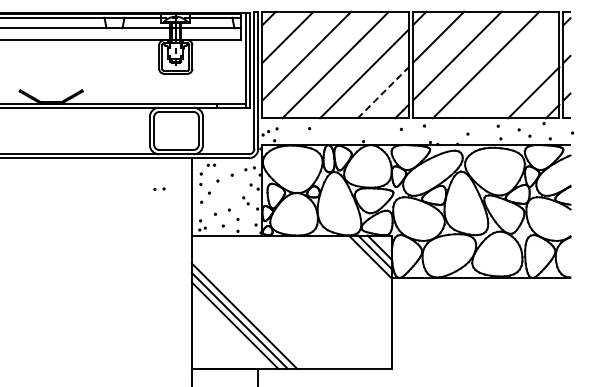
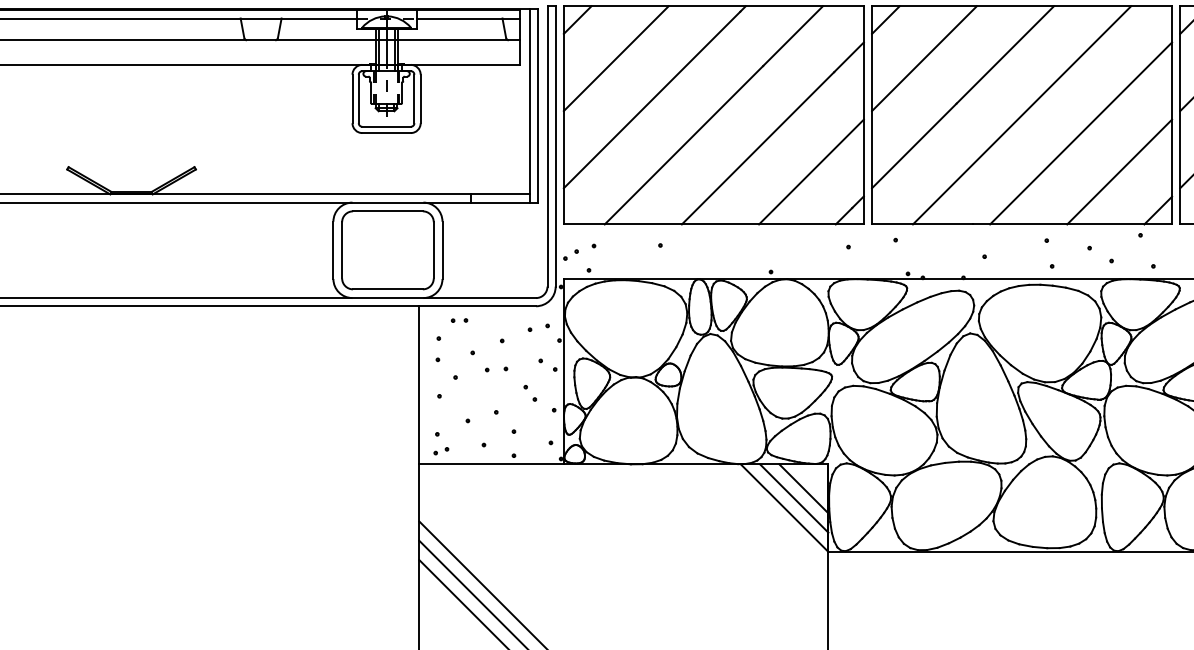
line: (514, 73) -> (1080, 132), added
line: (383, 92) -> (811, 171), dashed -> solid
part: (159, 188) -> (496, 368), moved

